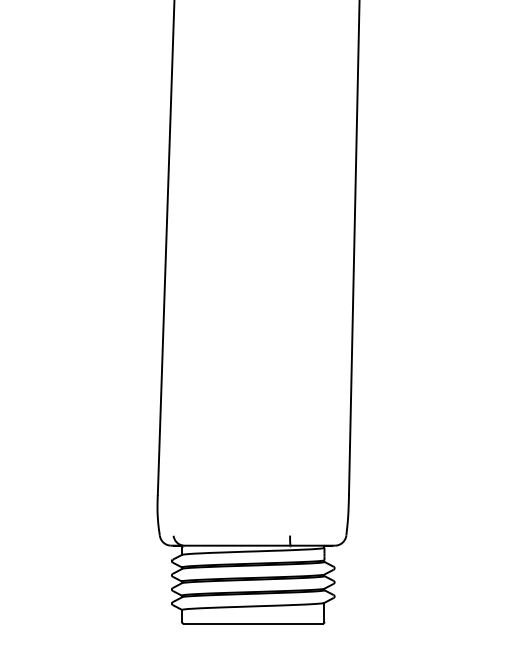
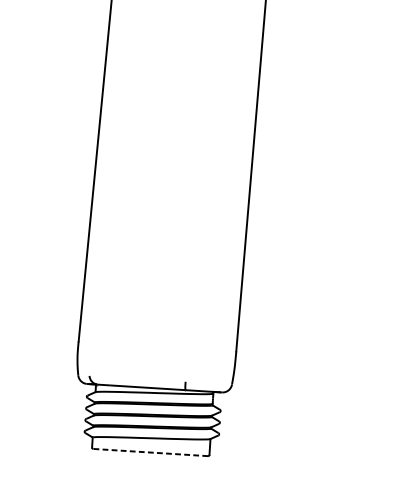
line: (253, 623) -> (150, 452), solid -> dashed

